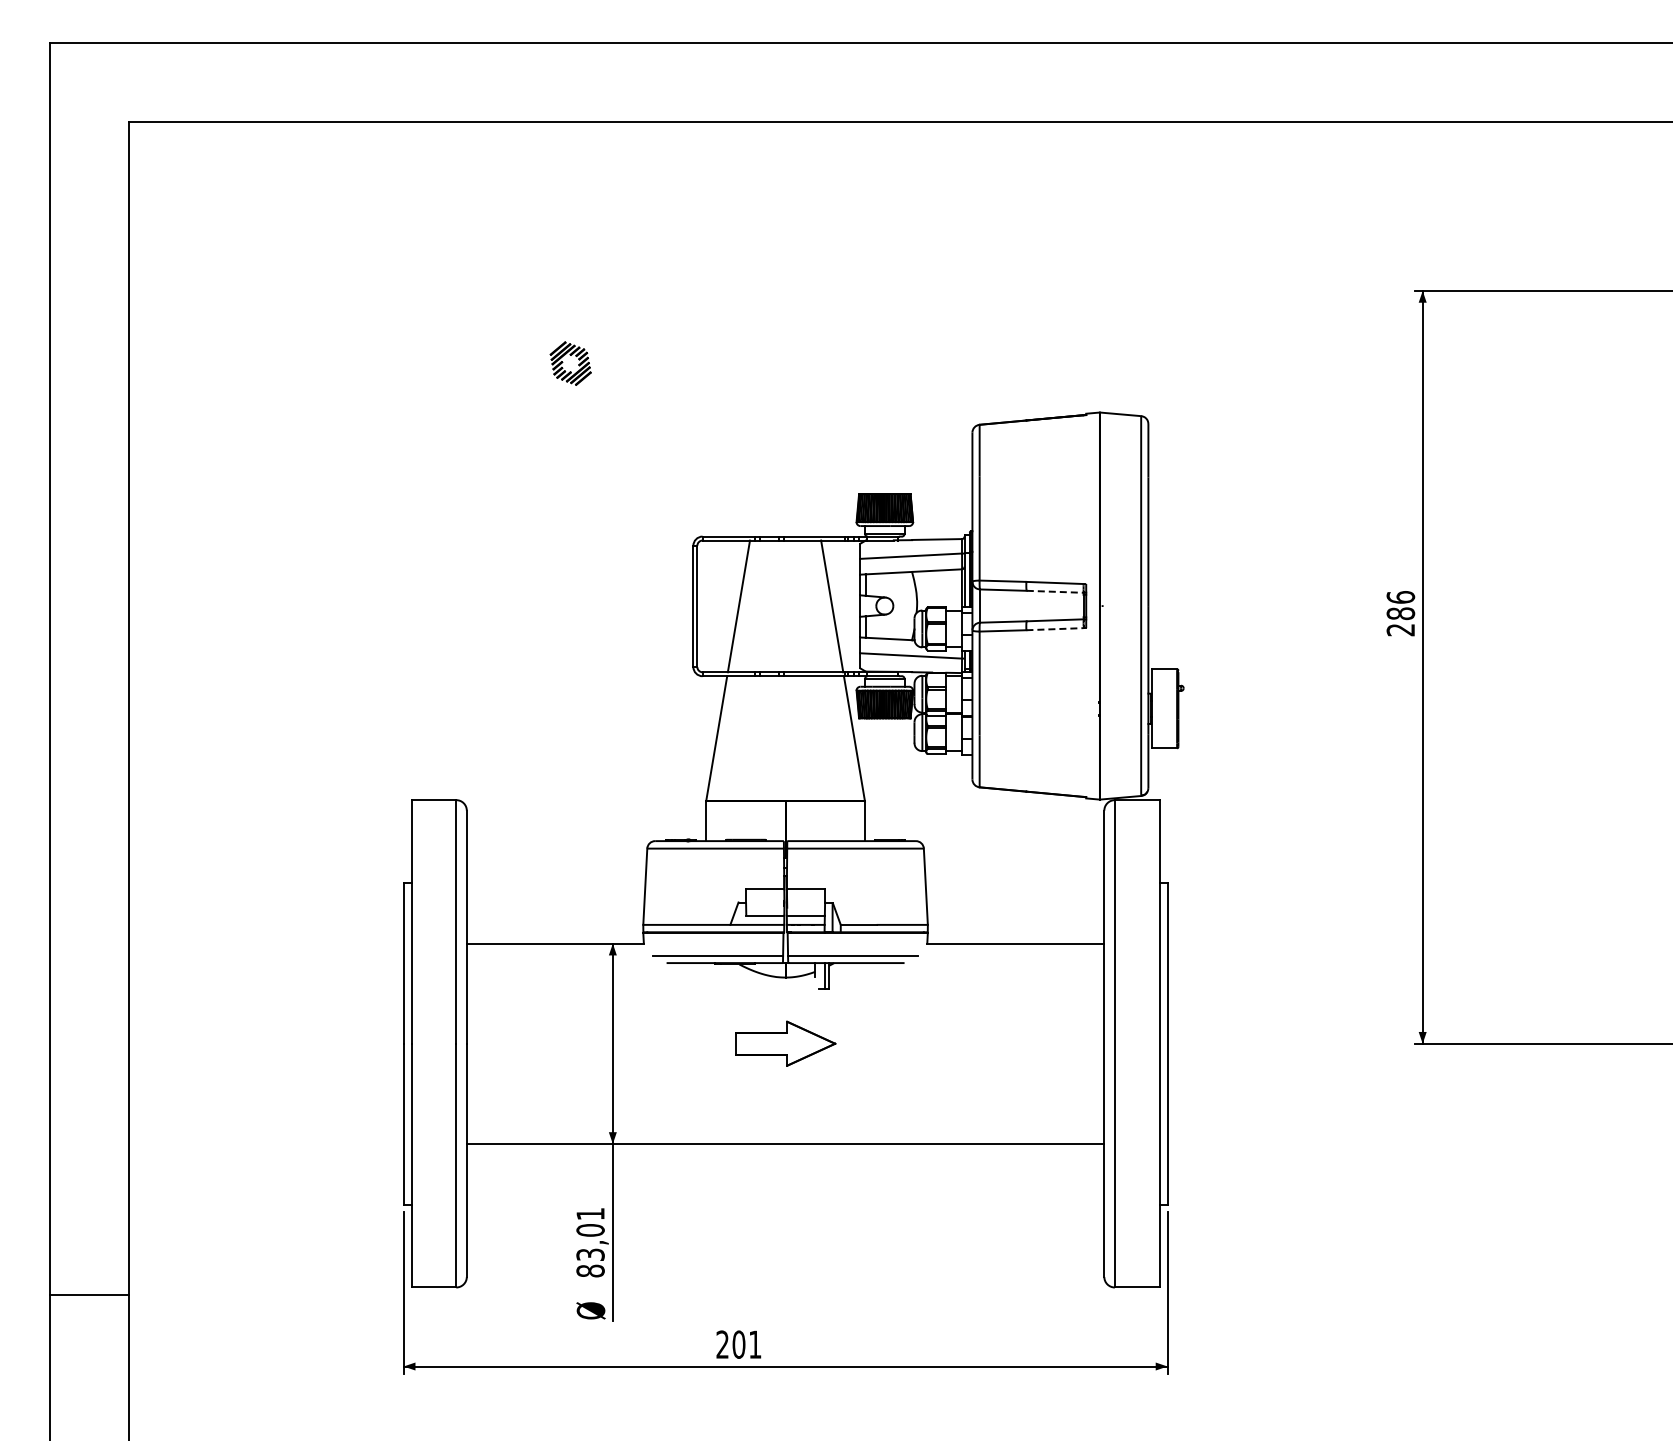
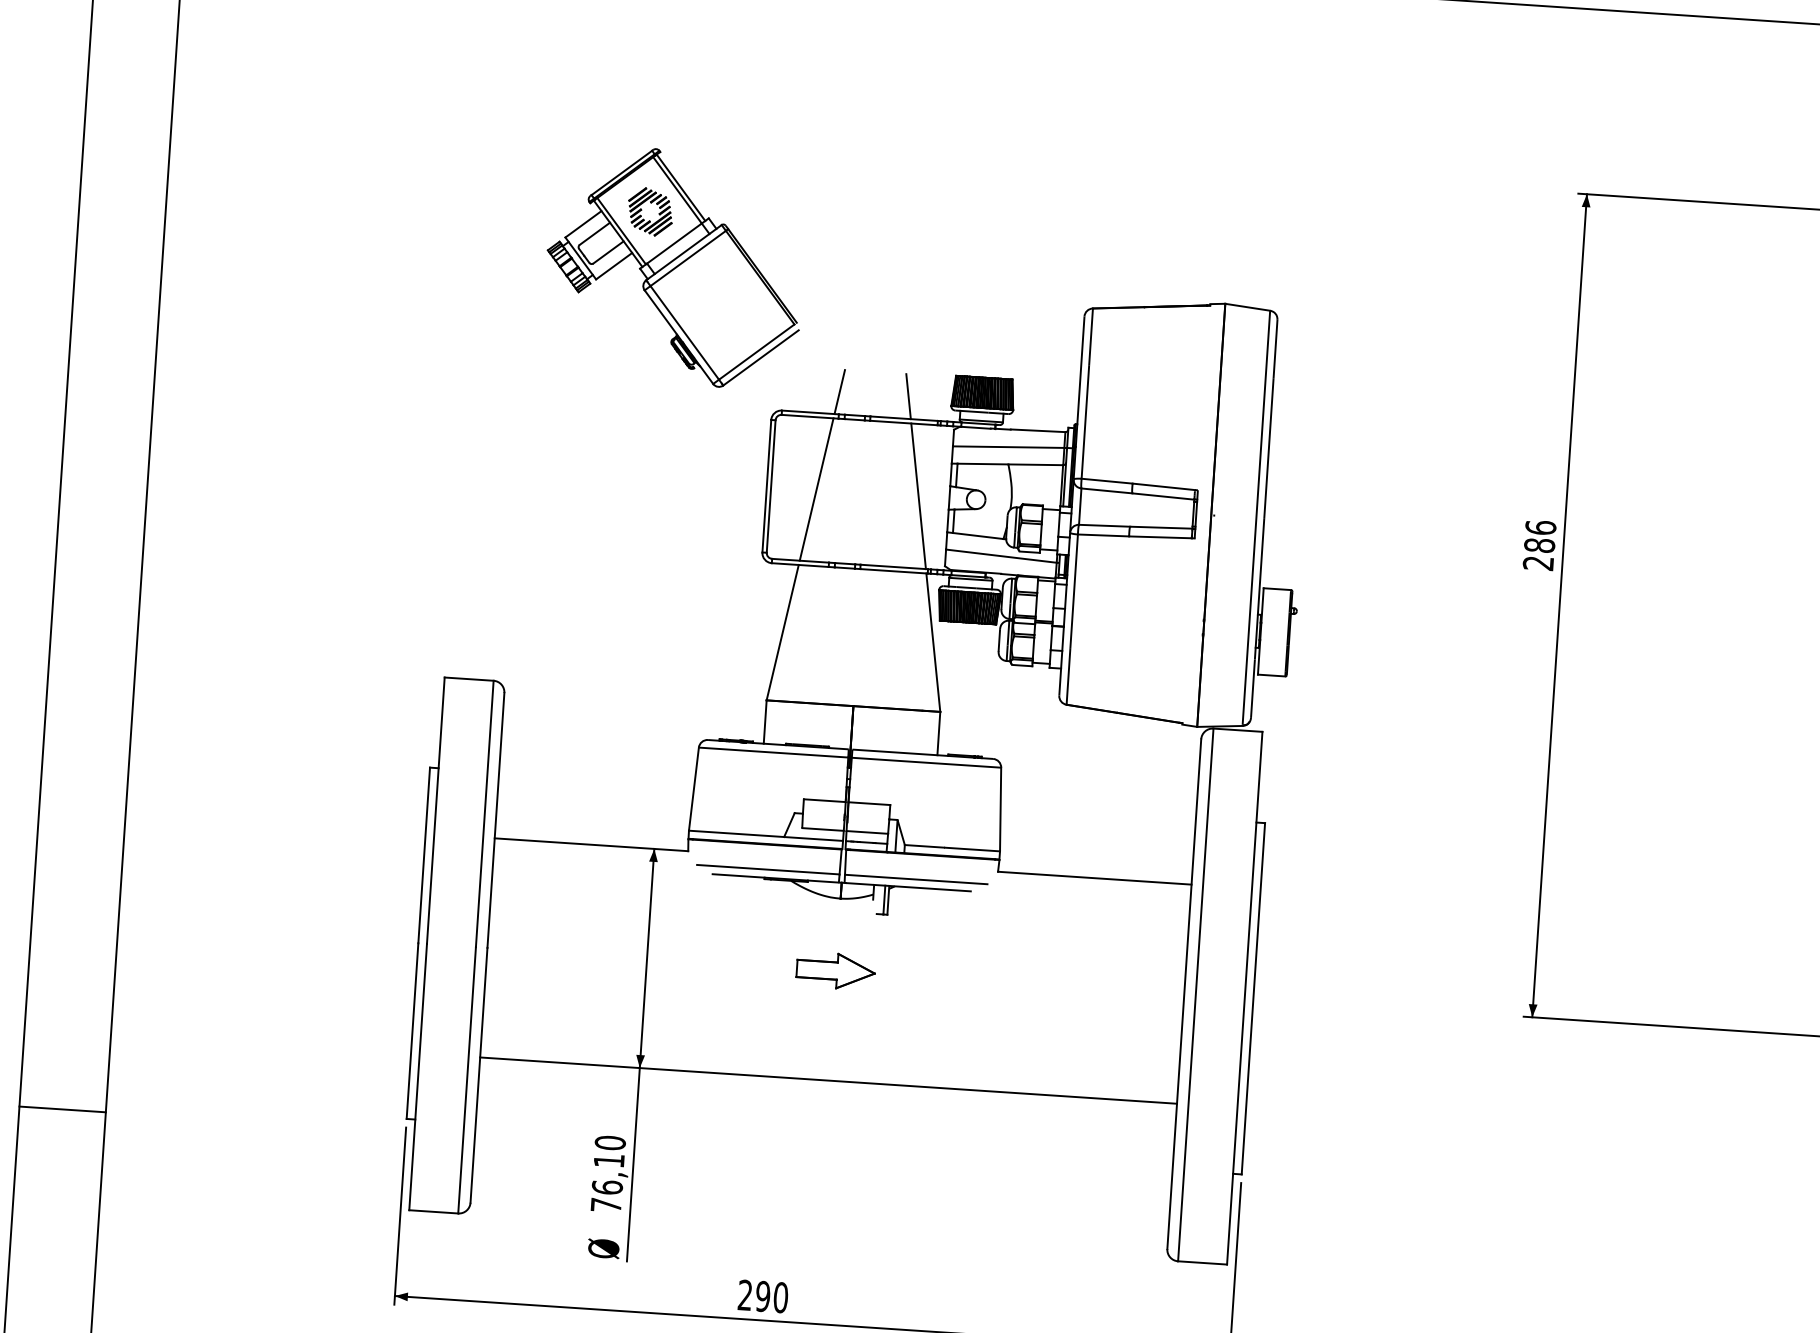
part: (596, 412) -> (675, 267), added
line: (753, 515) -> (839, 391), added
line: (816, 515) -> (908, 395), added
line: (1055, 591) -> (1163, 496), dashed -> solid
line: (1055, 629) -> (1161, 537), dashed -> solid
part: (785, 1043) -> (835, 970), size x0.71
text: (590, 1242) -> (608, 1174), 83,01 -> 76,10
line: (89, 1294) -> (62, 1109), moved
text: (746, 1344) -> (771, 1296), 201 -> 290

